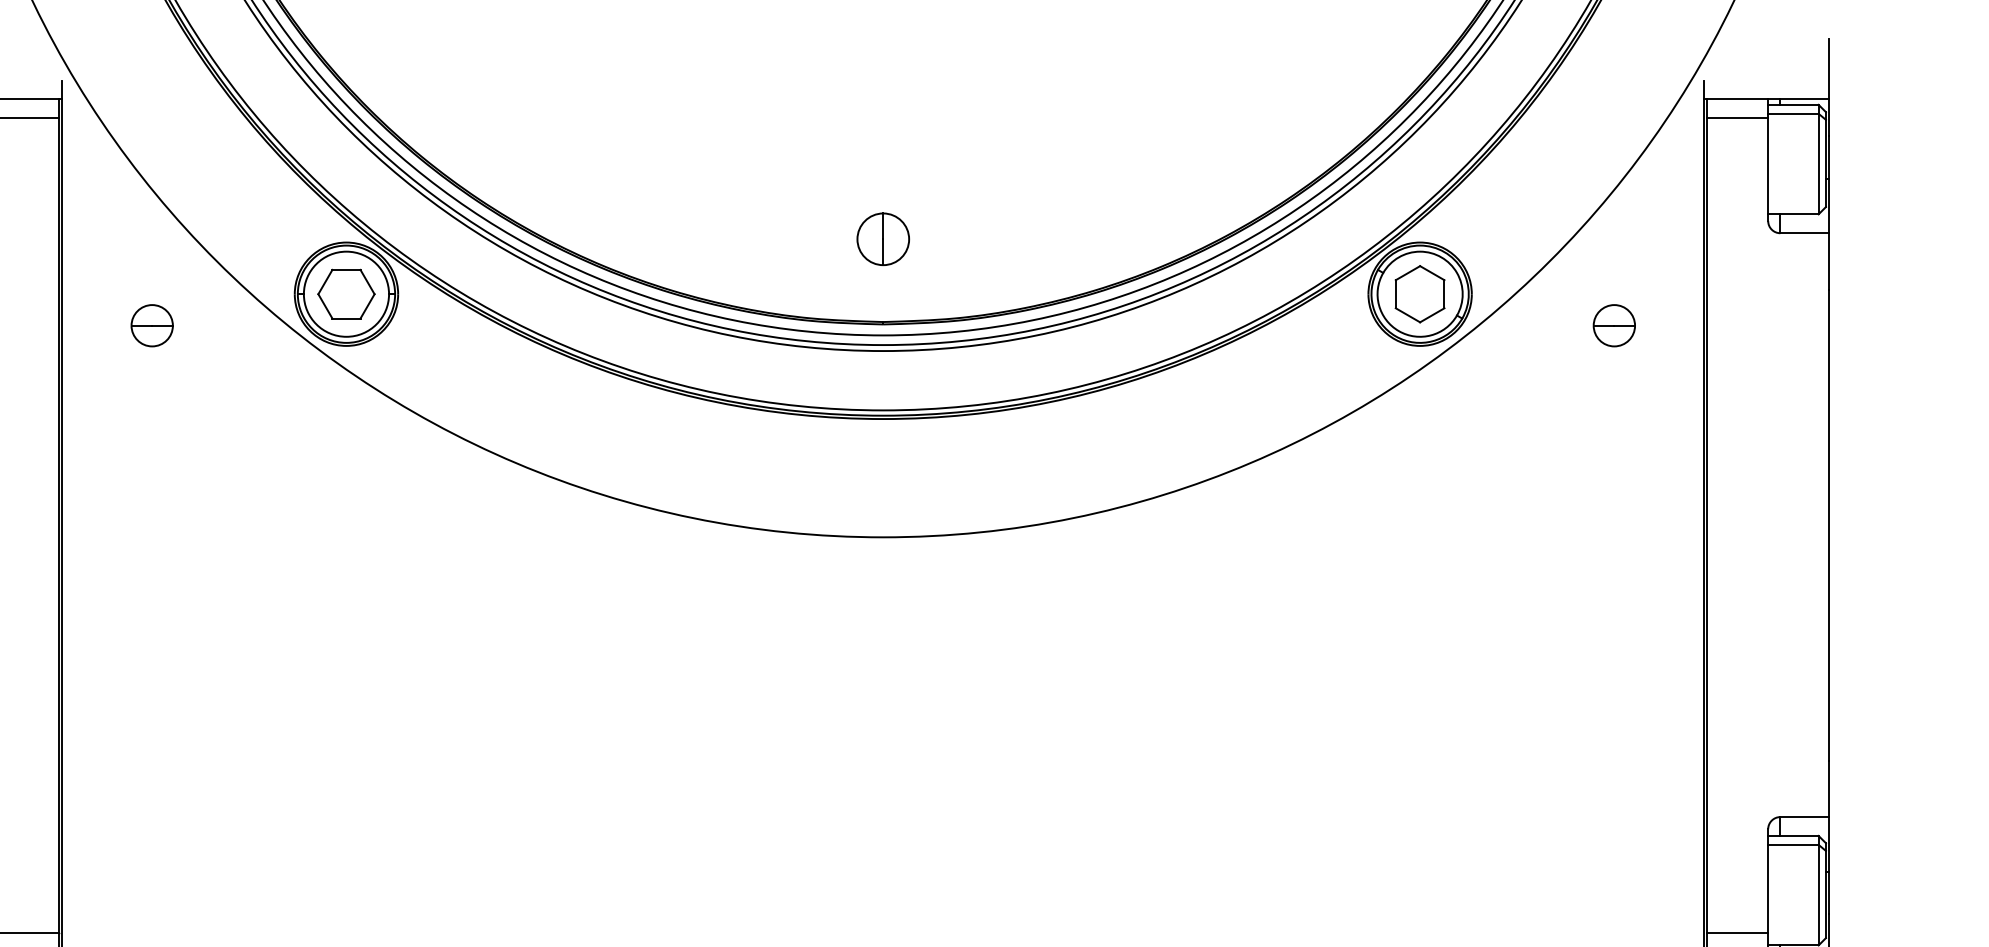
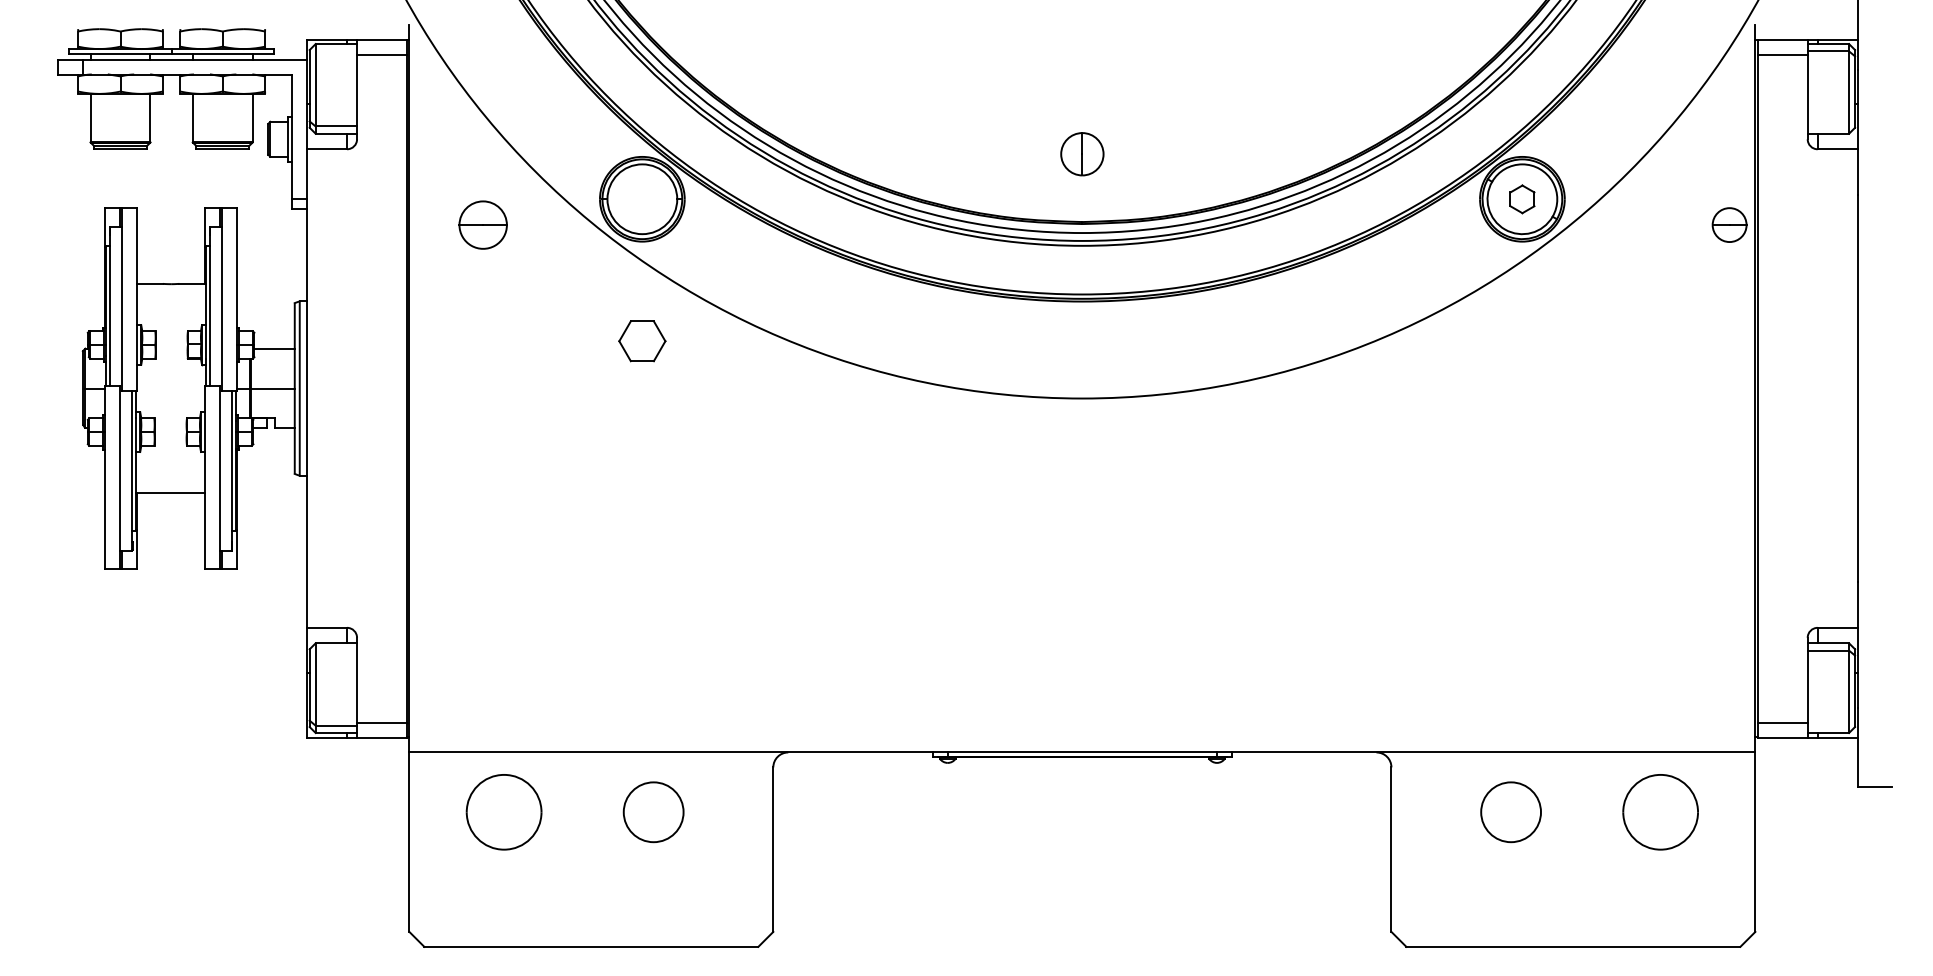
part: (346, 294) -> (642, 341), moved
part: (1420, 294) -> (1522, 199), size x0.6
part: (151, 325) -> (482, 224), size x1.4
part: (1614, 325) -> (1729, 224), moved

